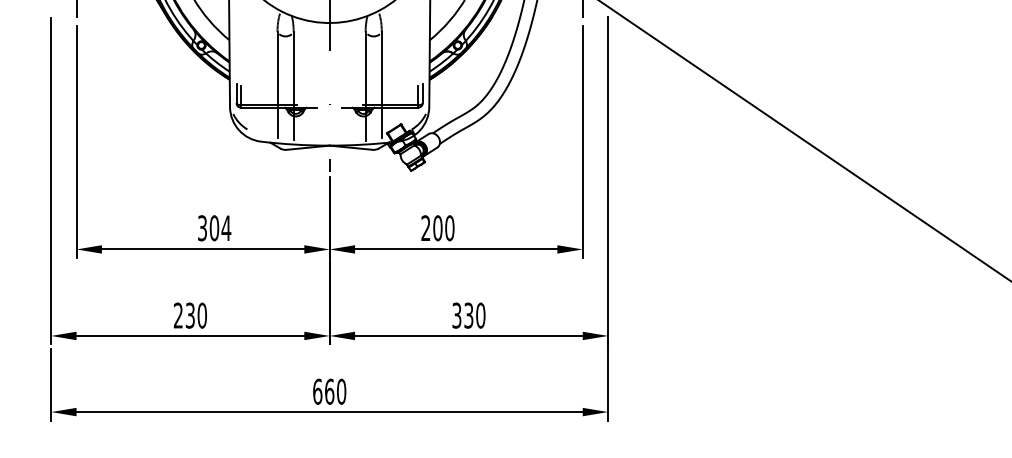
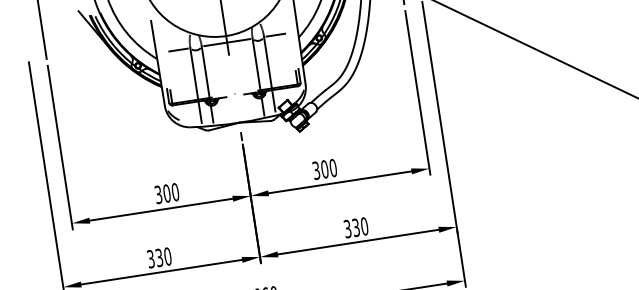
line: (260, 32) -> (178, 50), added
line: (329, 32) -> (227, 42), added
line: (398, 32) -> (275, 35), added
text: (226, 228) -> (175, 192), 304 -> 300
text: (425, 228) -> (316, 170), 200 -> 300
text: (178, 315) -> (151, 259), 230 -> 330

